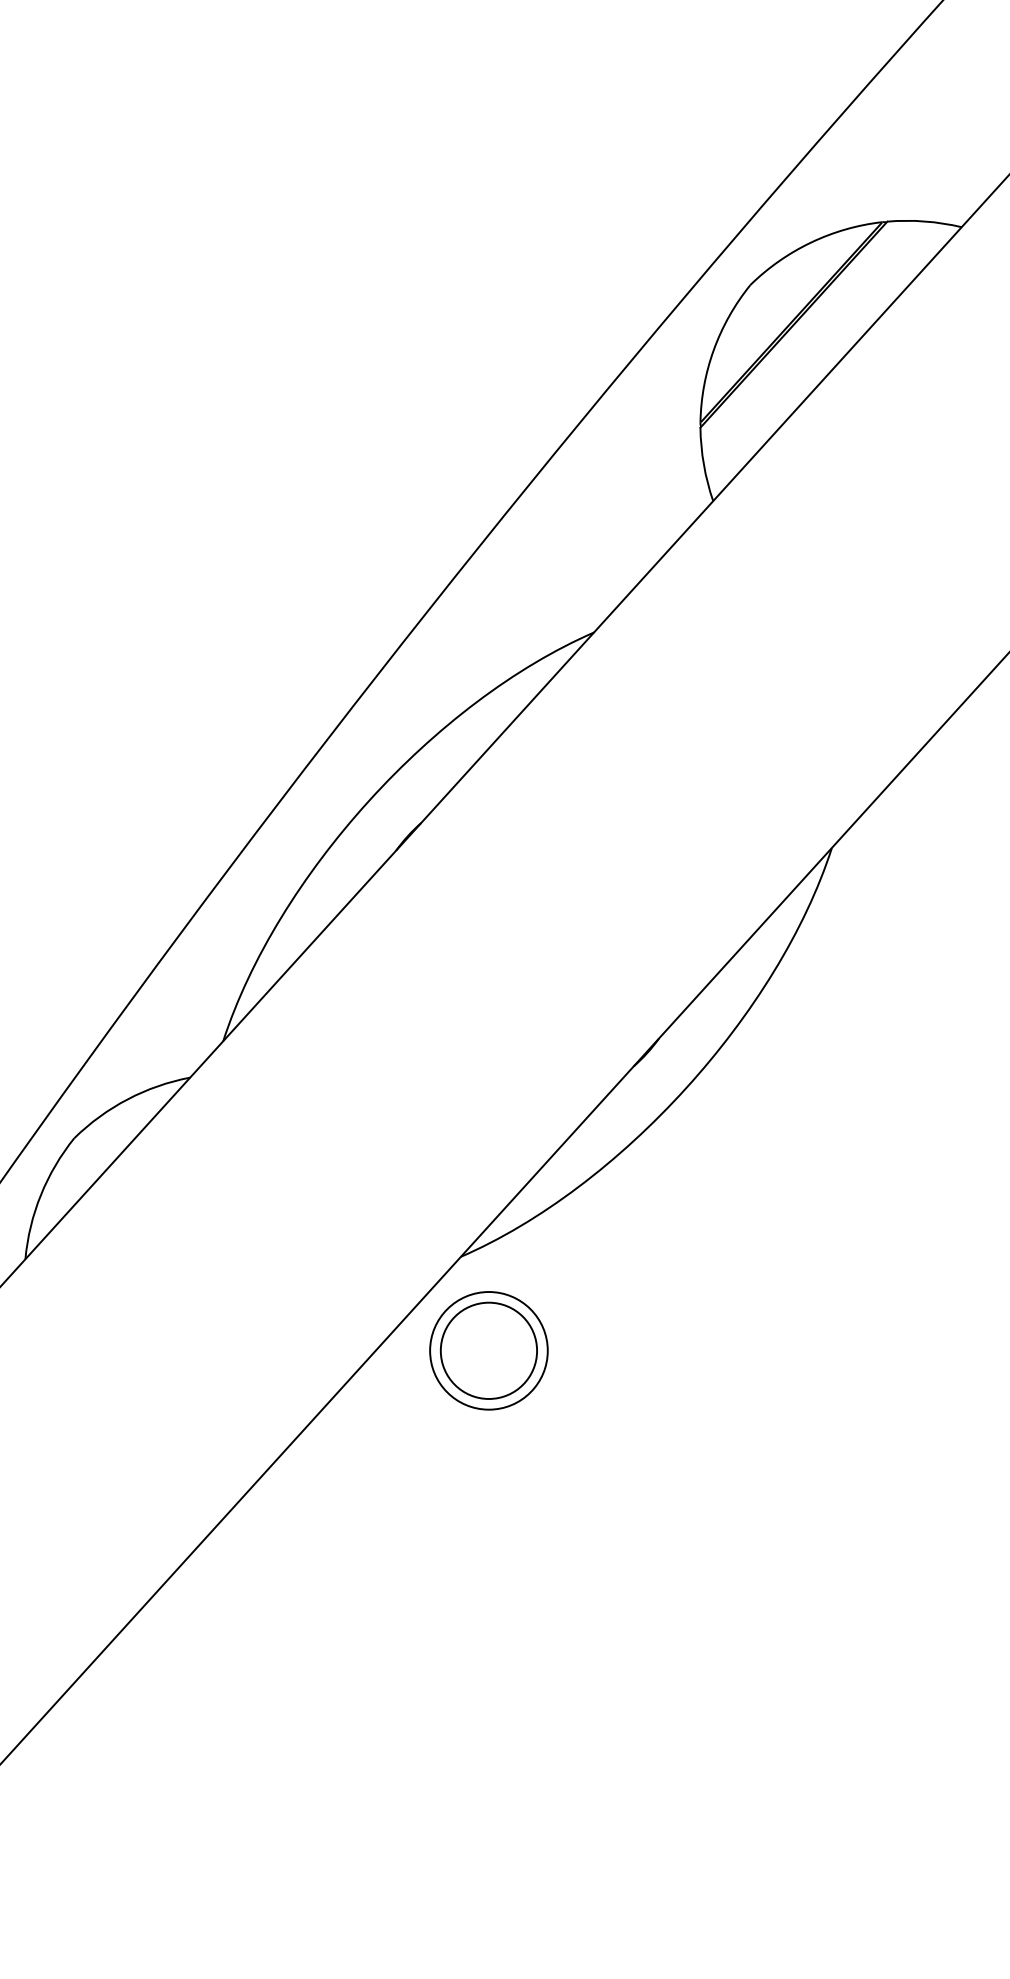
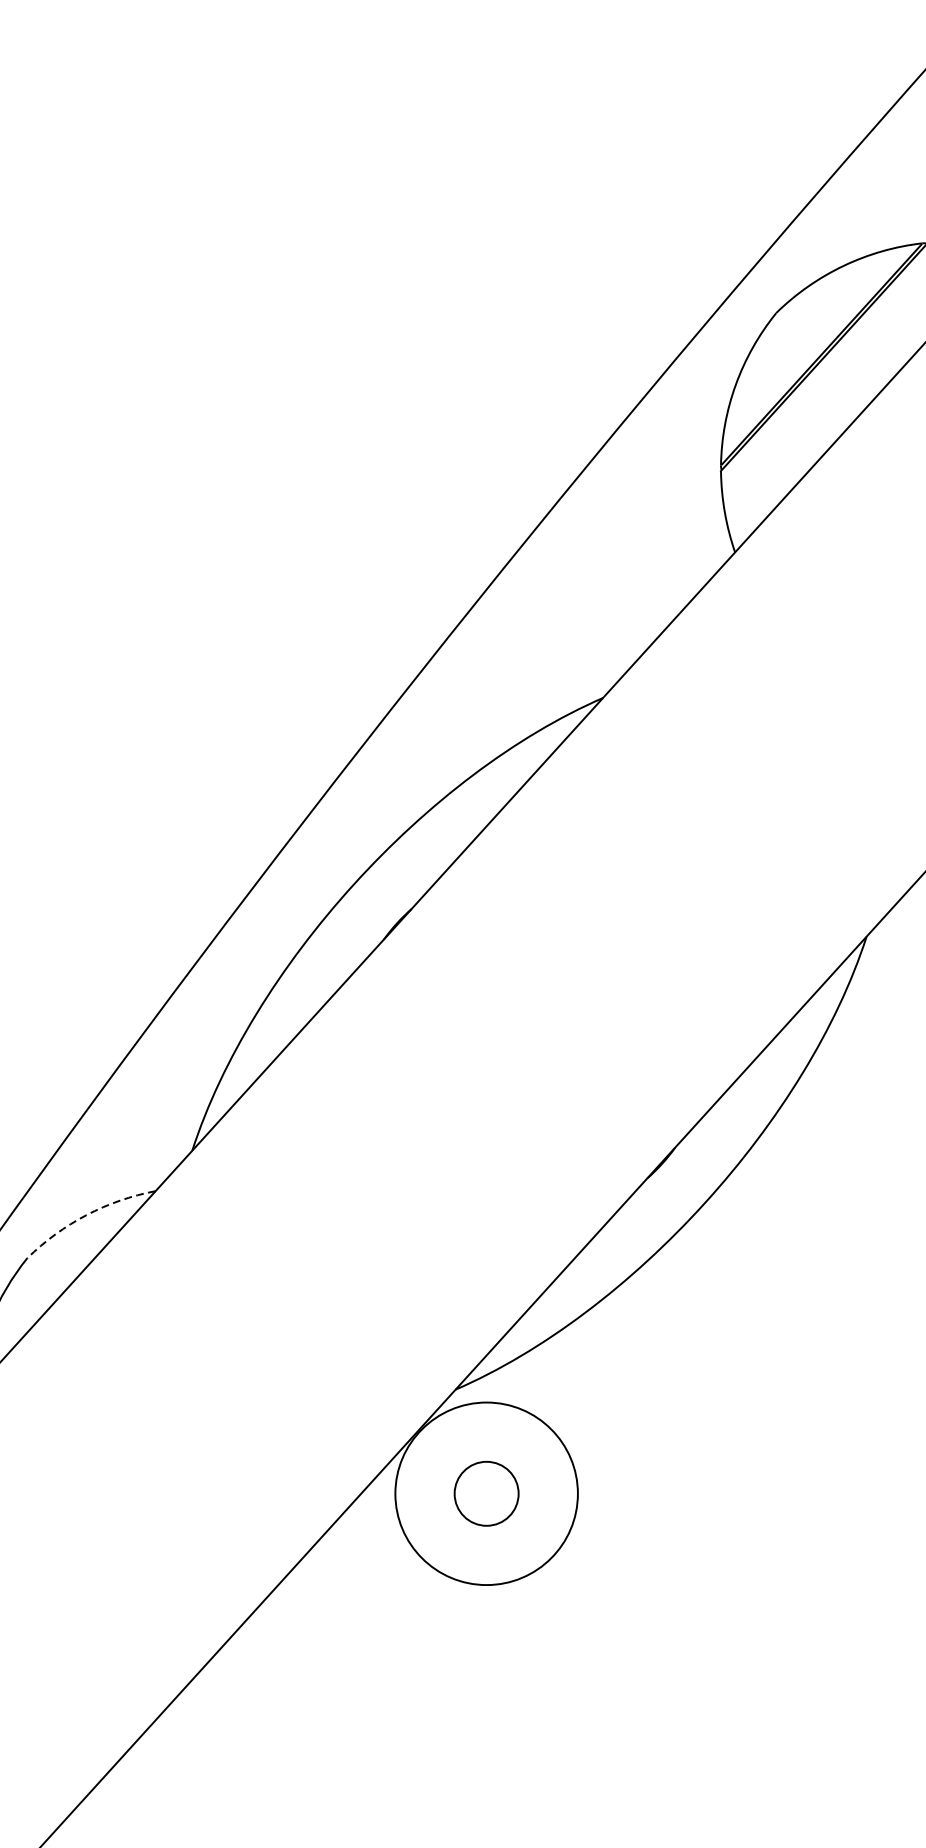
arc: (127, 1099) -> (86, 1215), solid -> dashed
circle: (488, 1350) -> (486, 1493), size x0.6
circle: (488, 1350) -> (486, 1493), size x1.4

